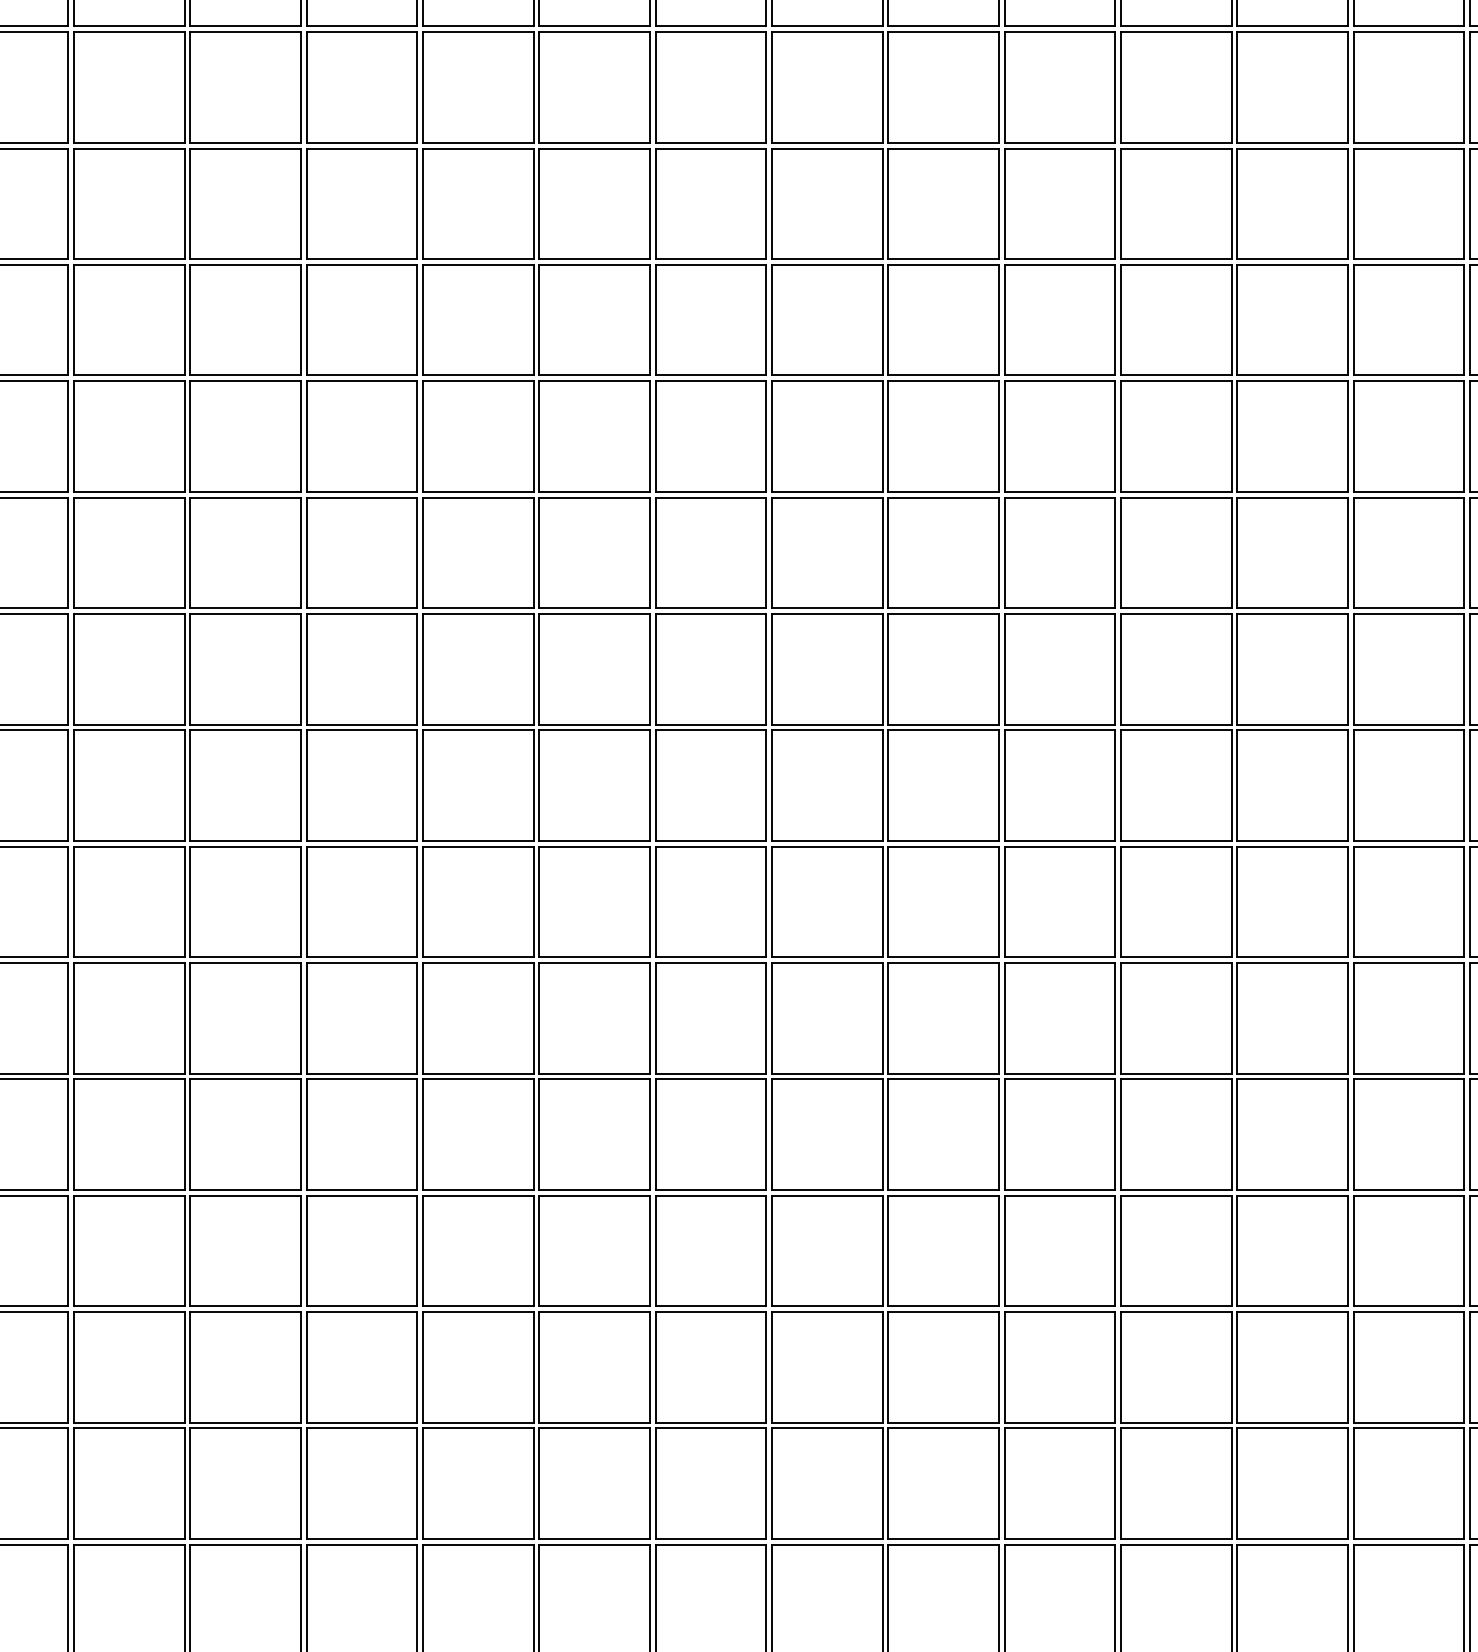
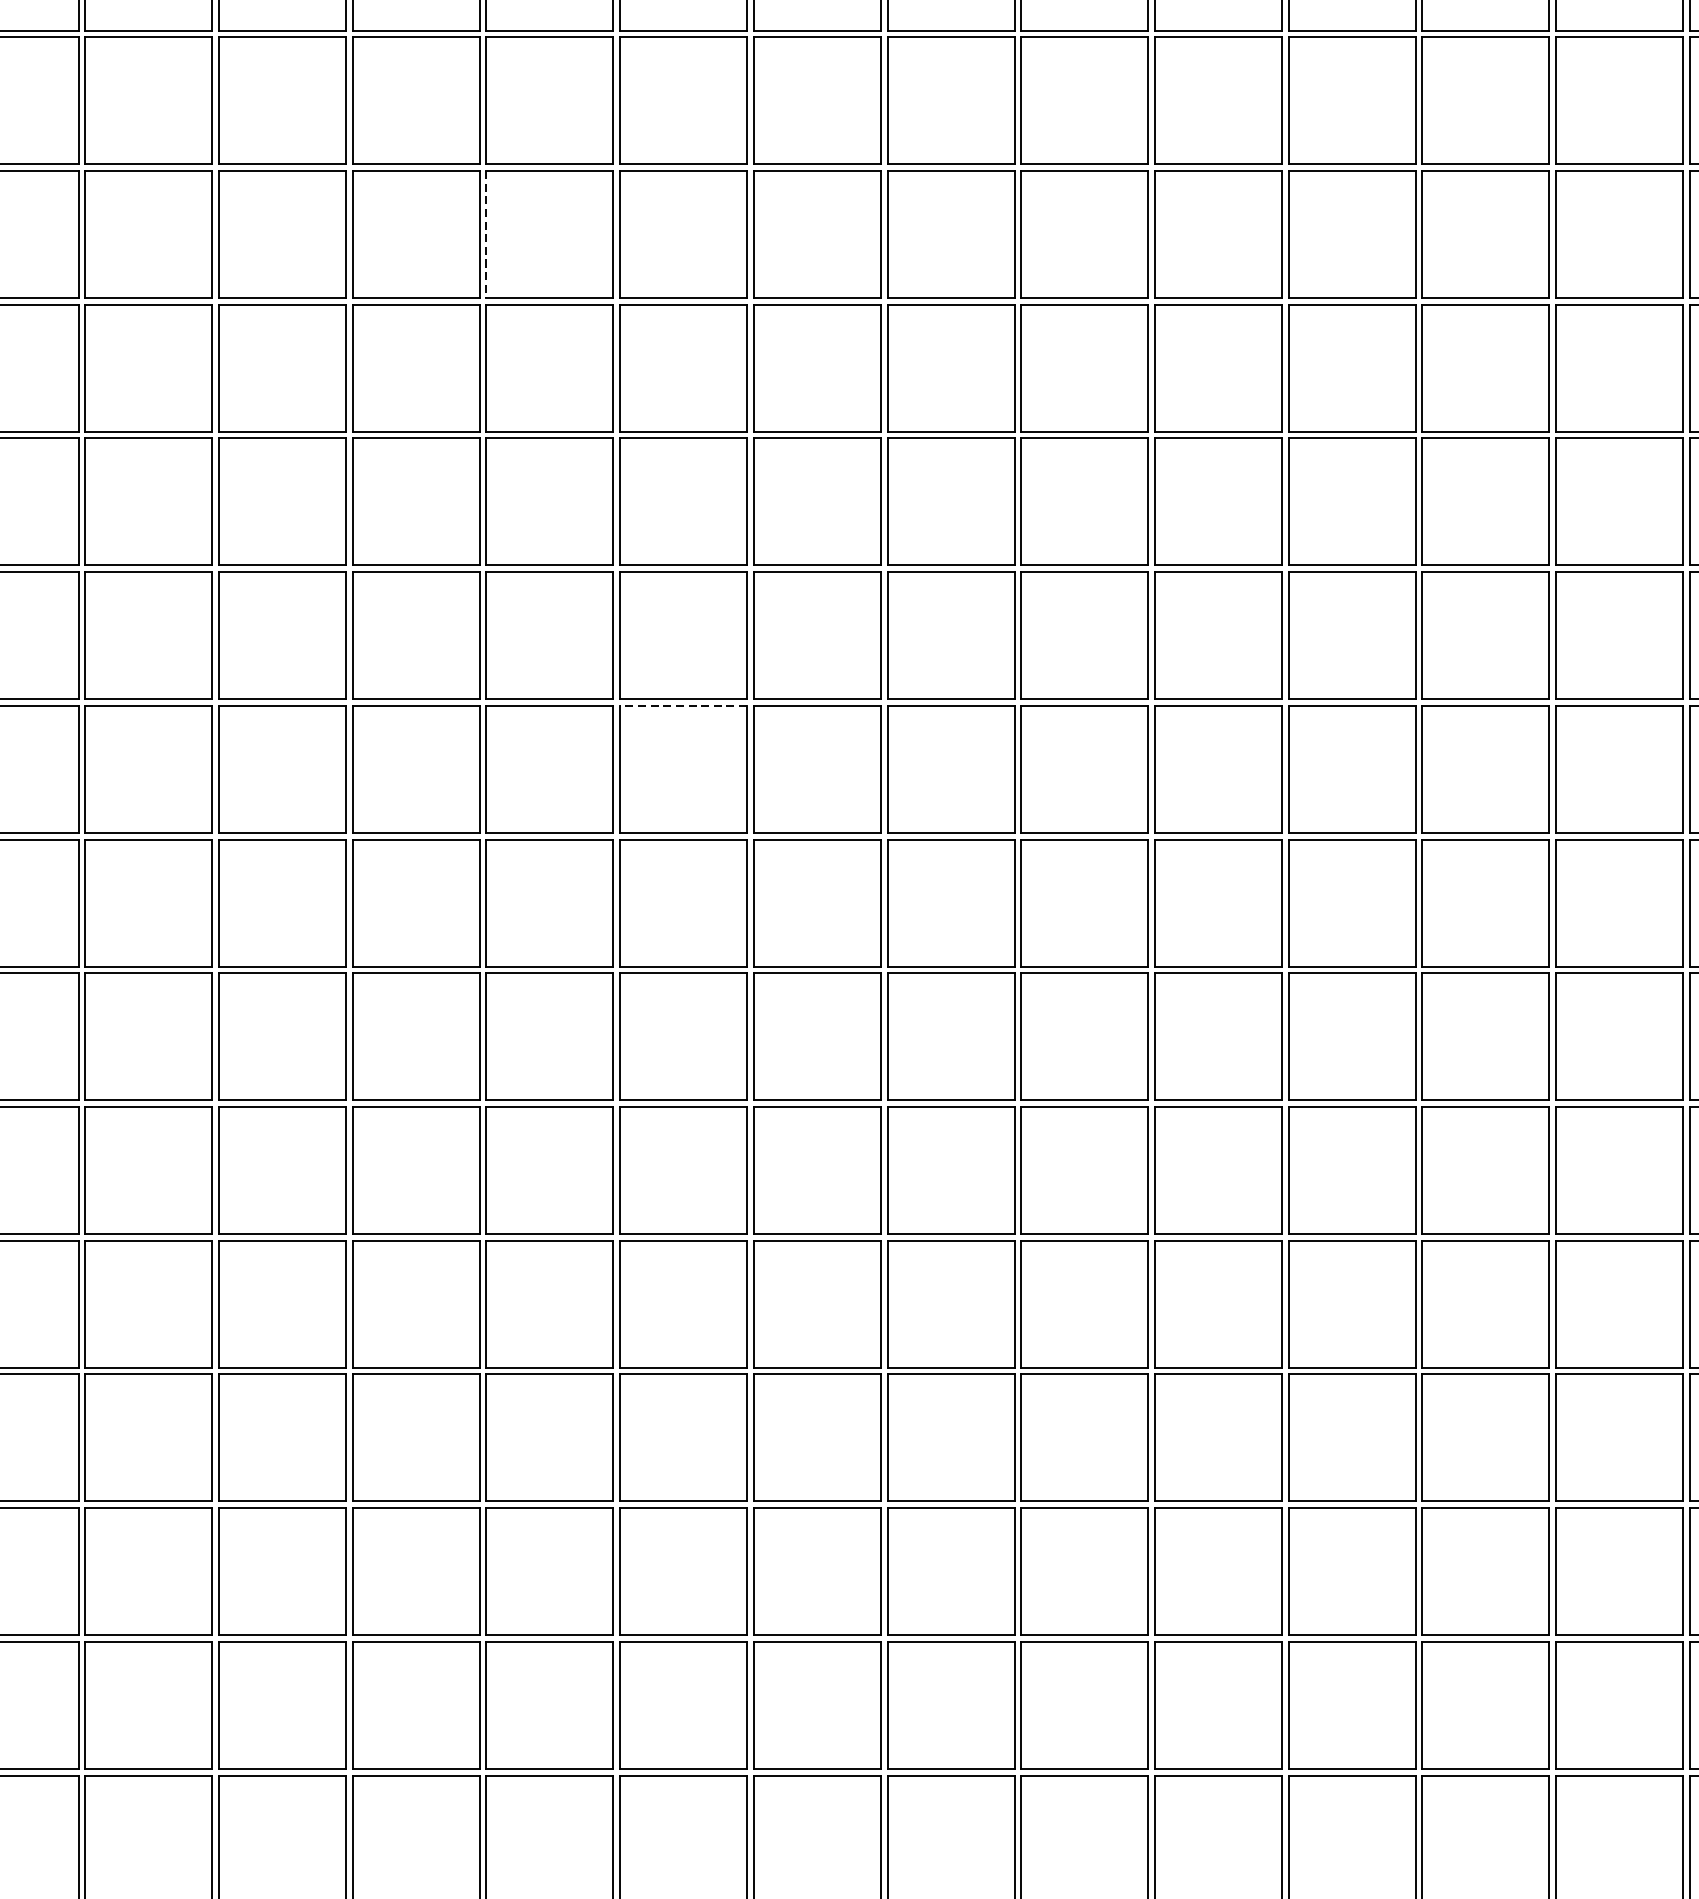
line: (423, 204) -> (486, 235), solid -> dashed
line: (594, 613) -> (683, 705), solid -> dashed

